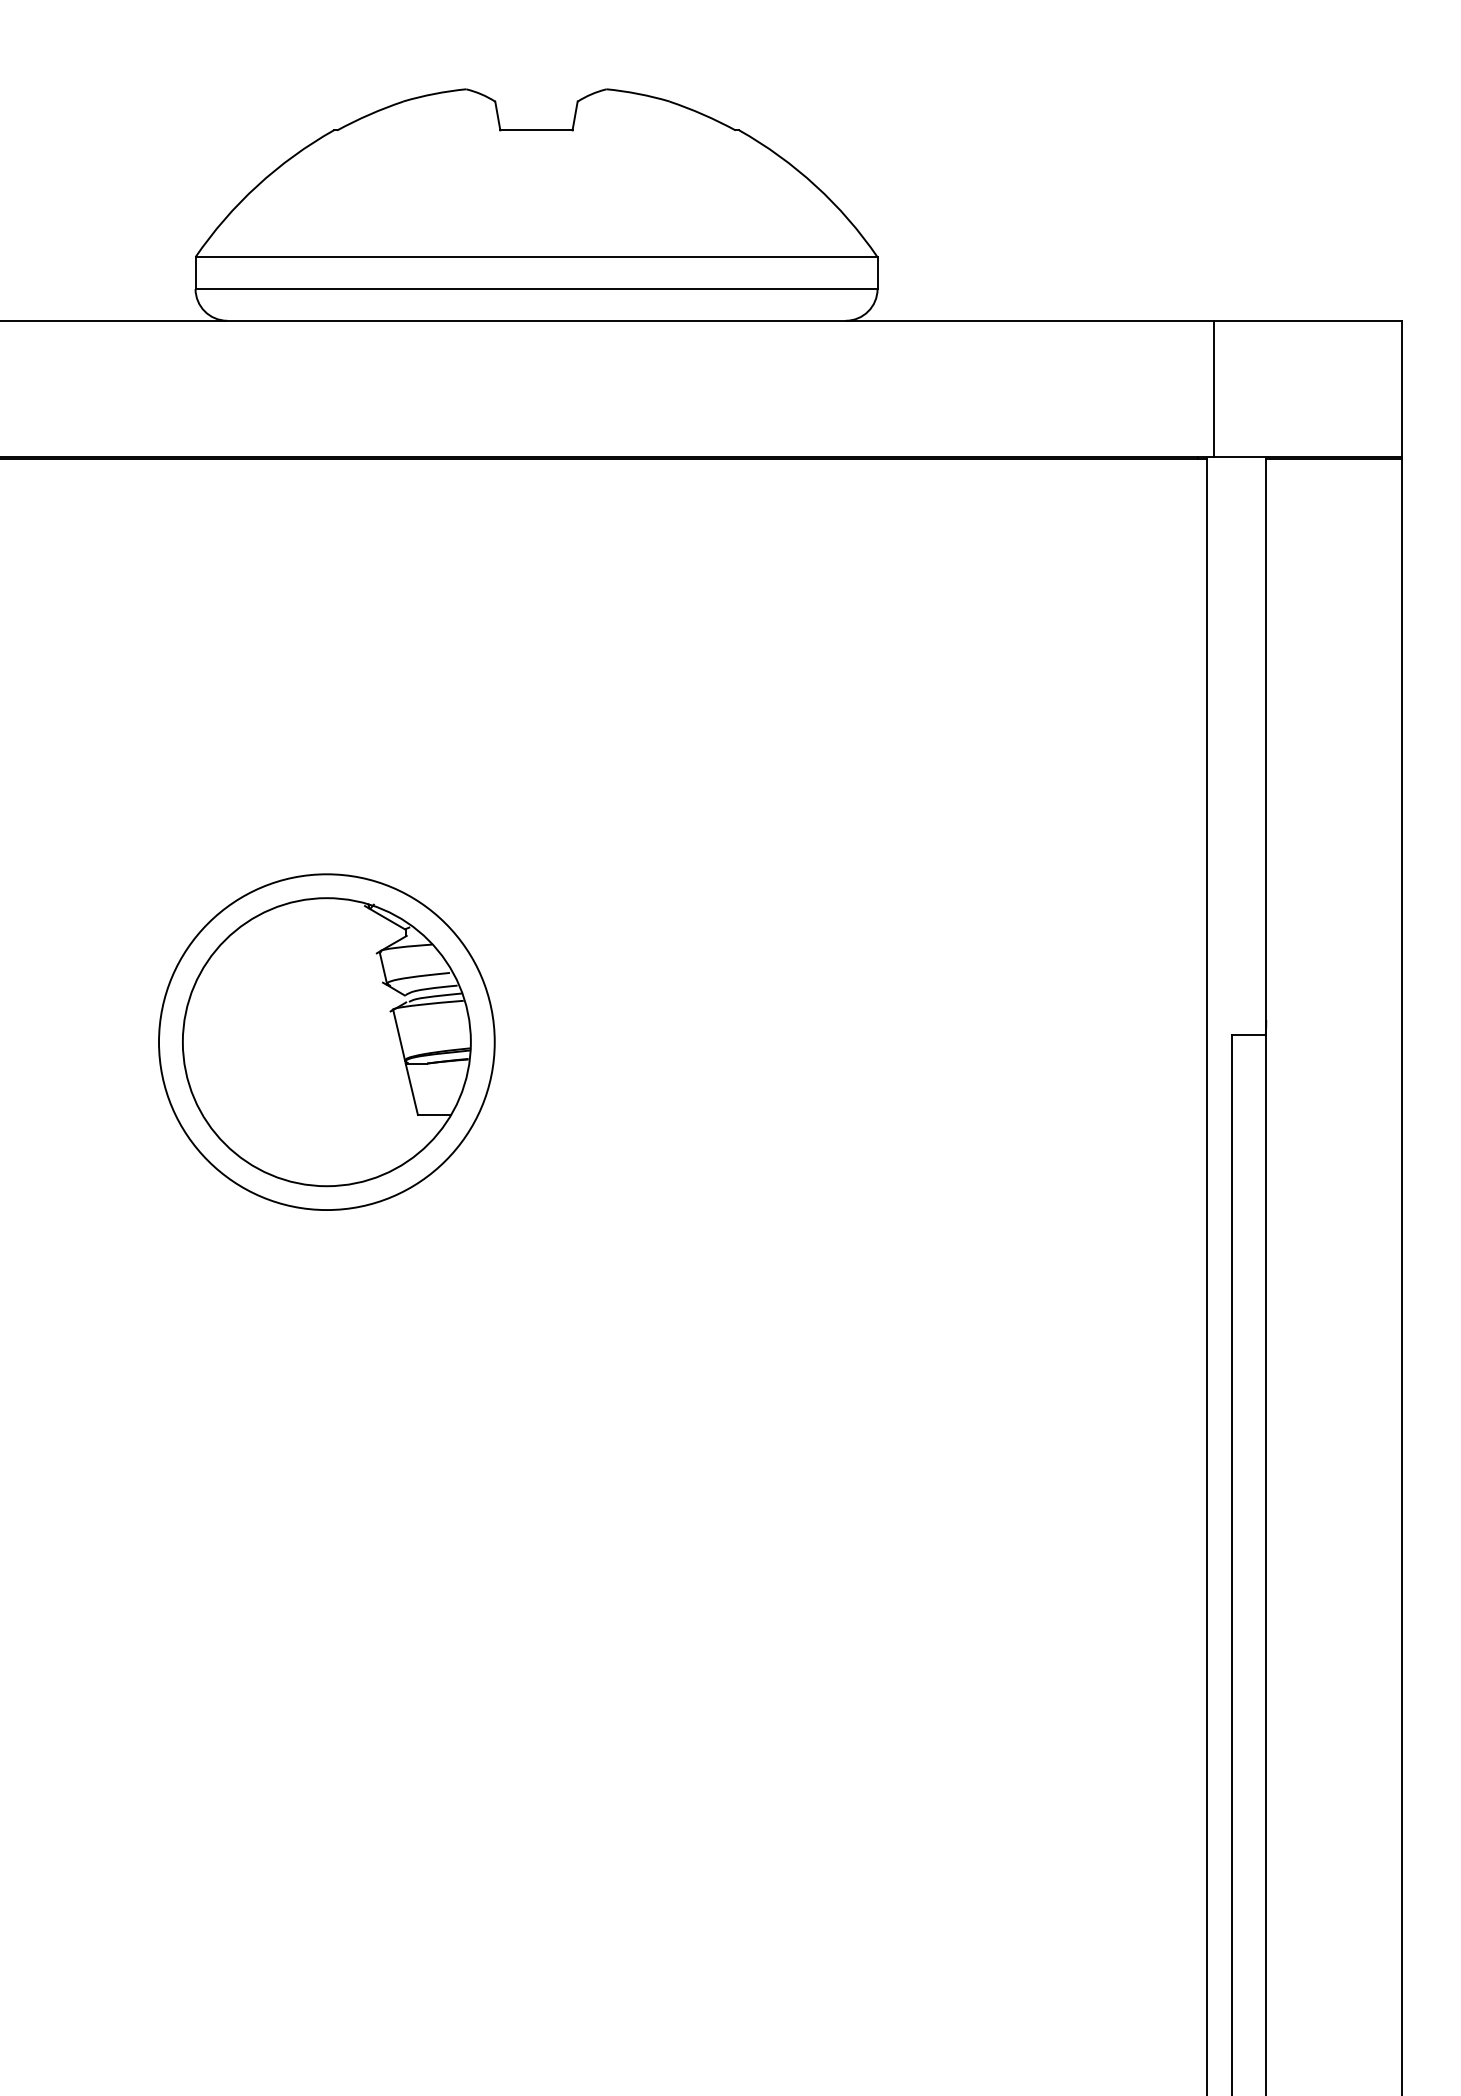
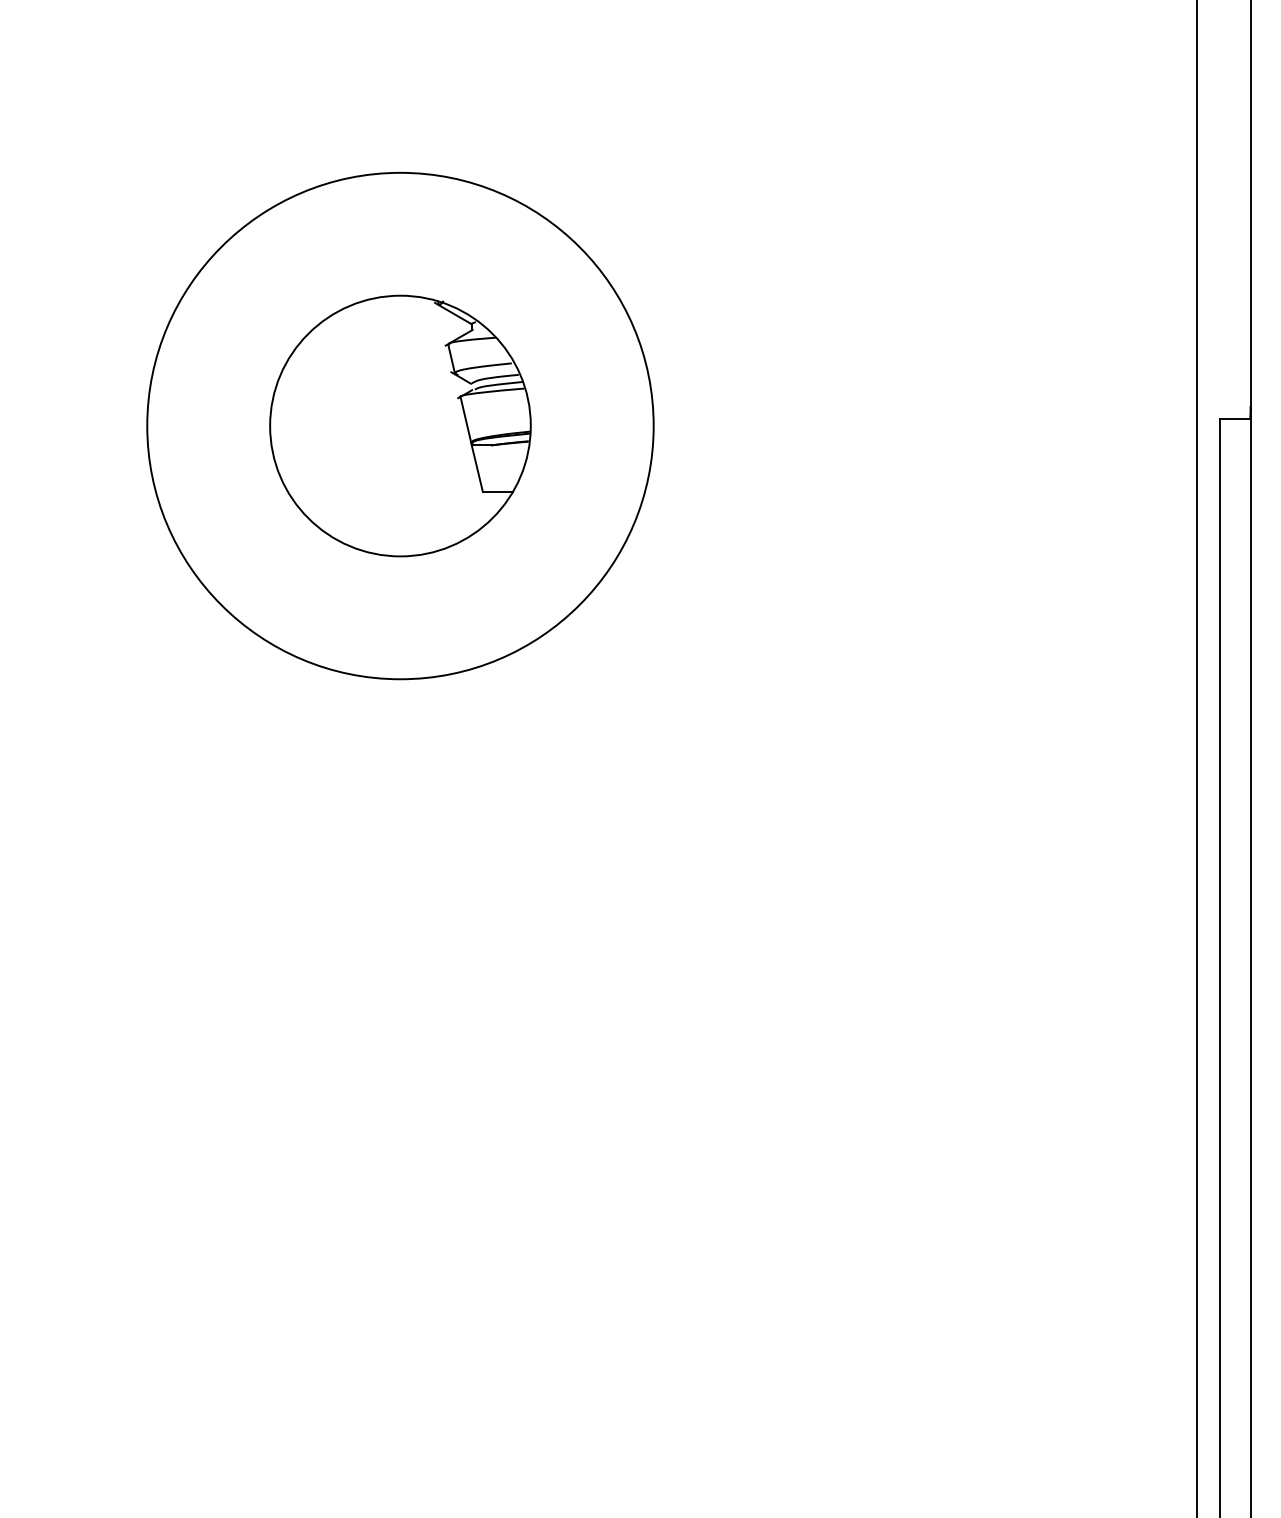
circle: (326, 1041) -> (400, 425), size x1.67

